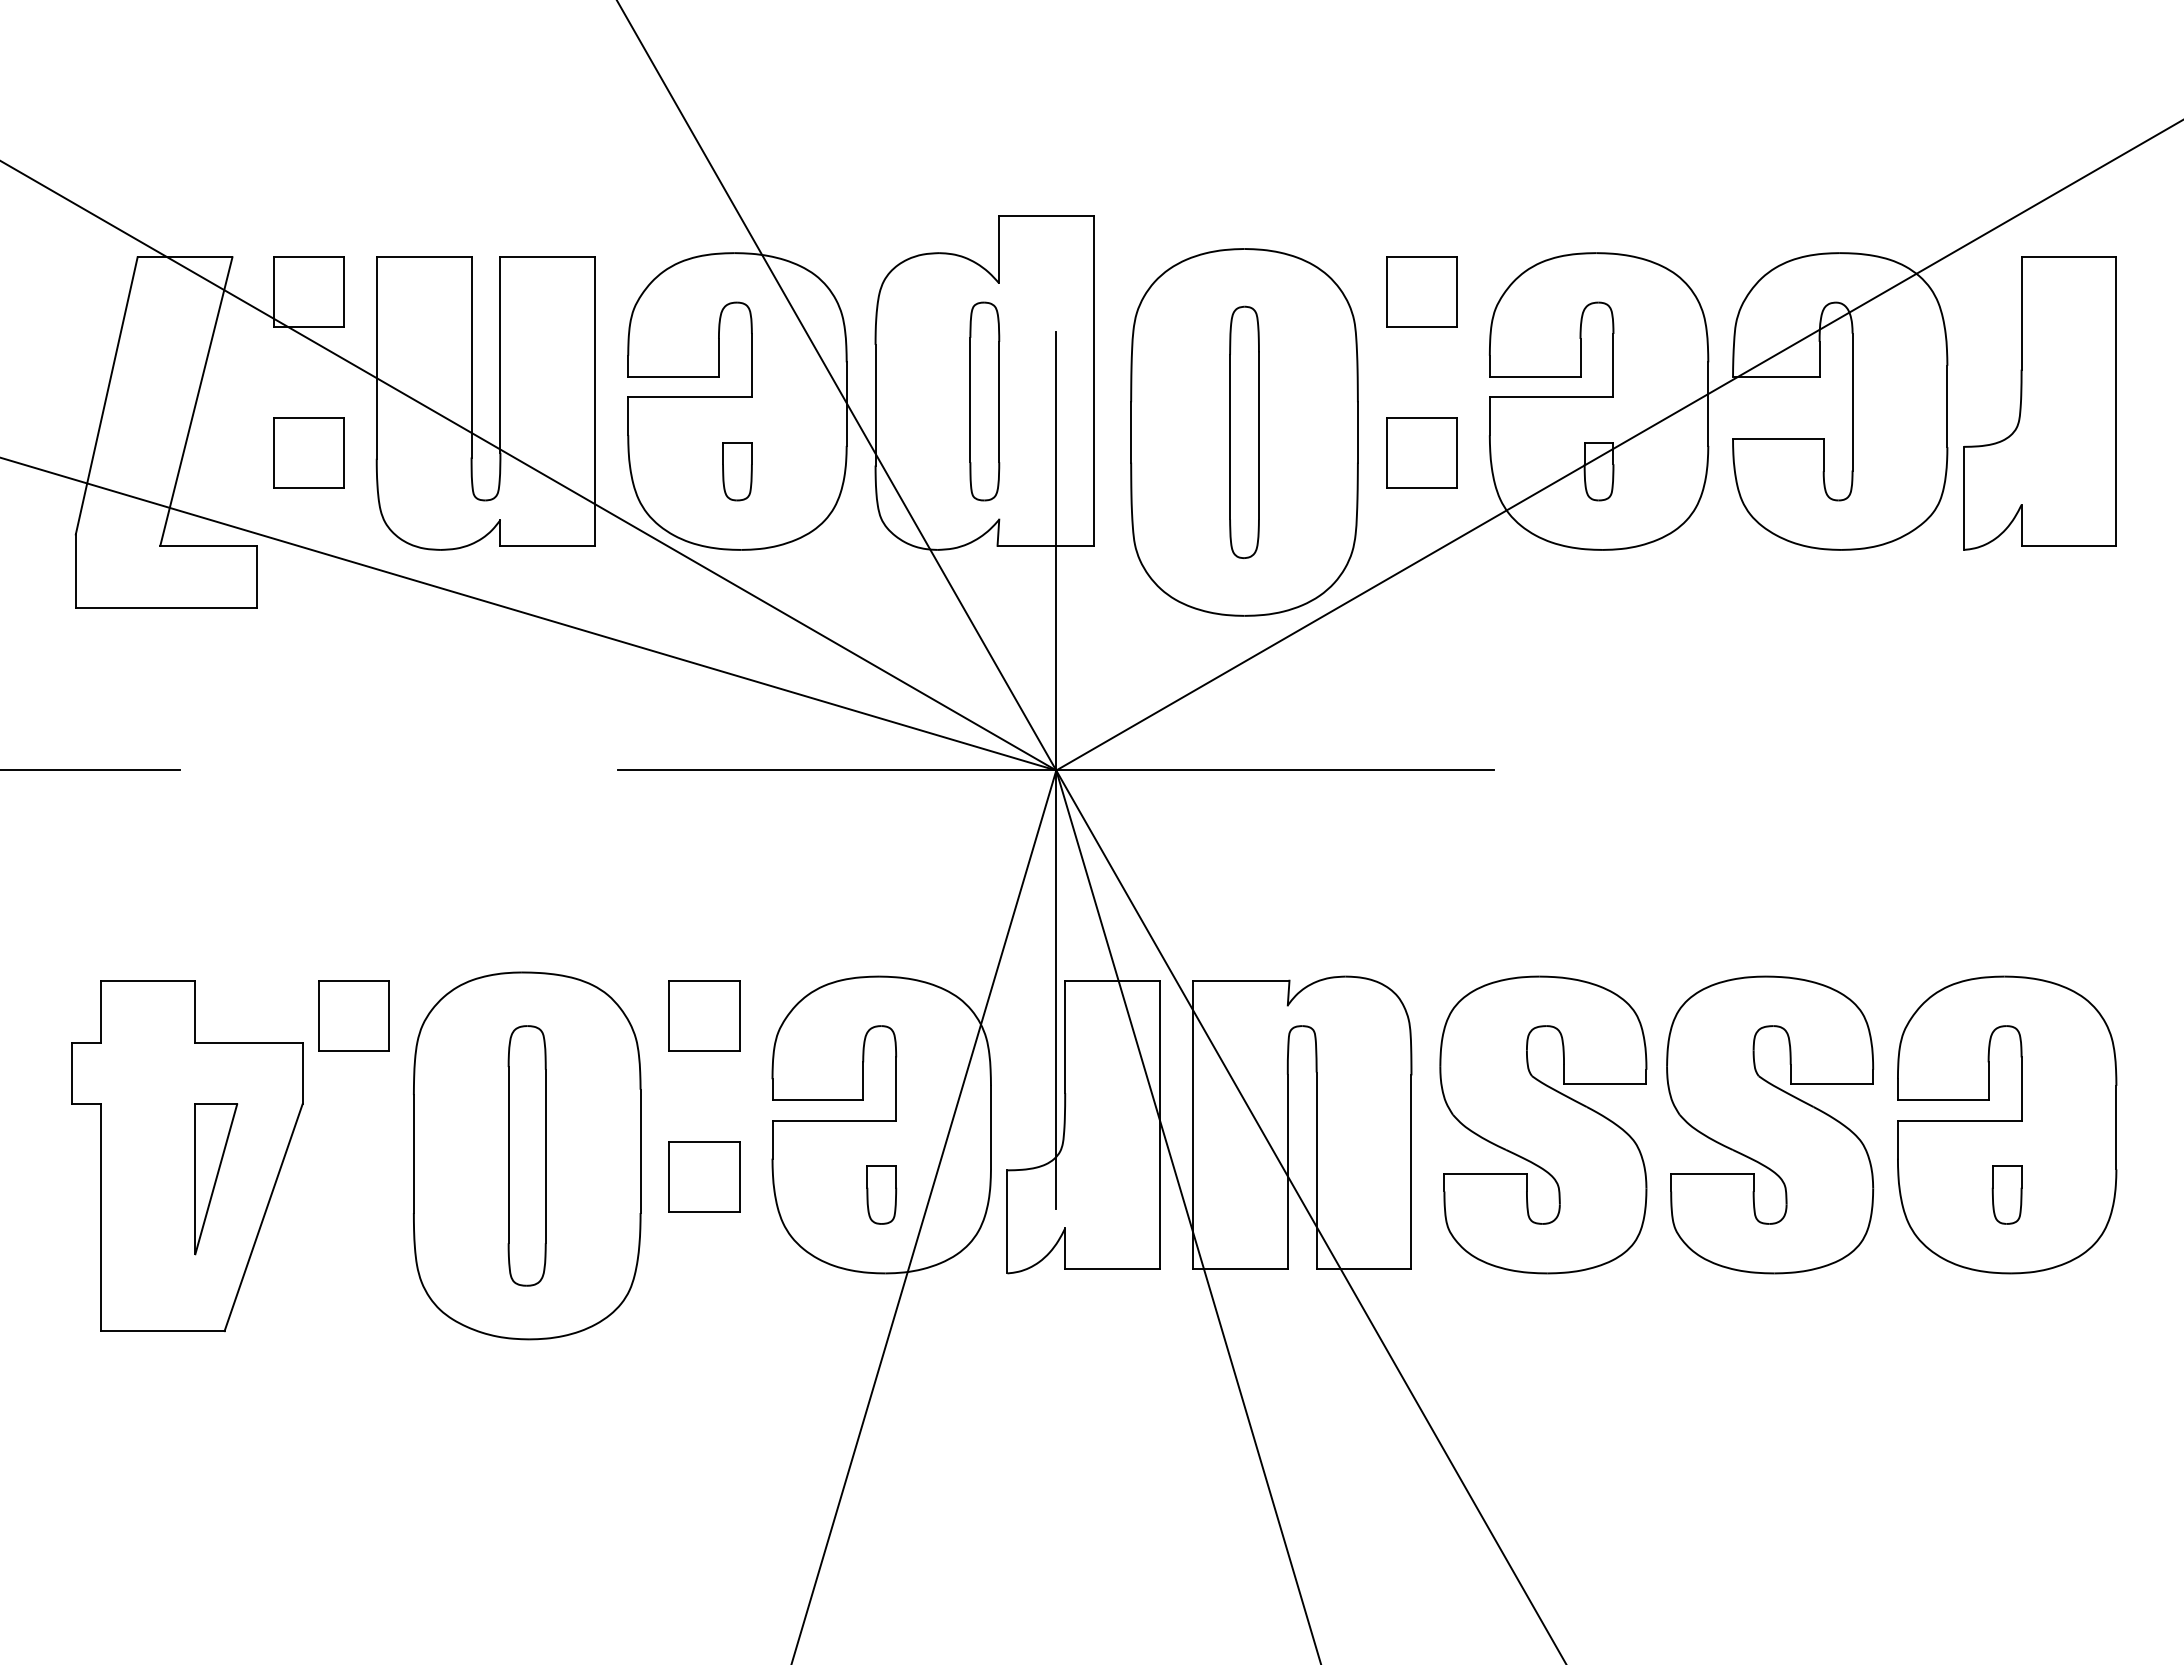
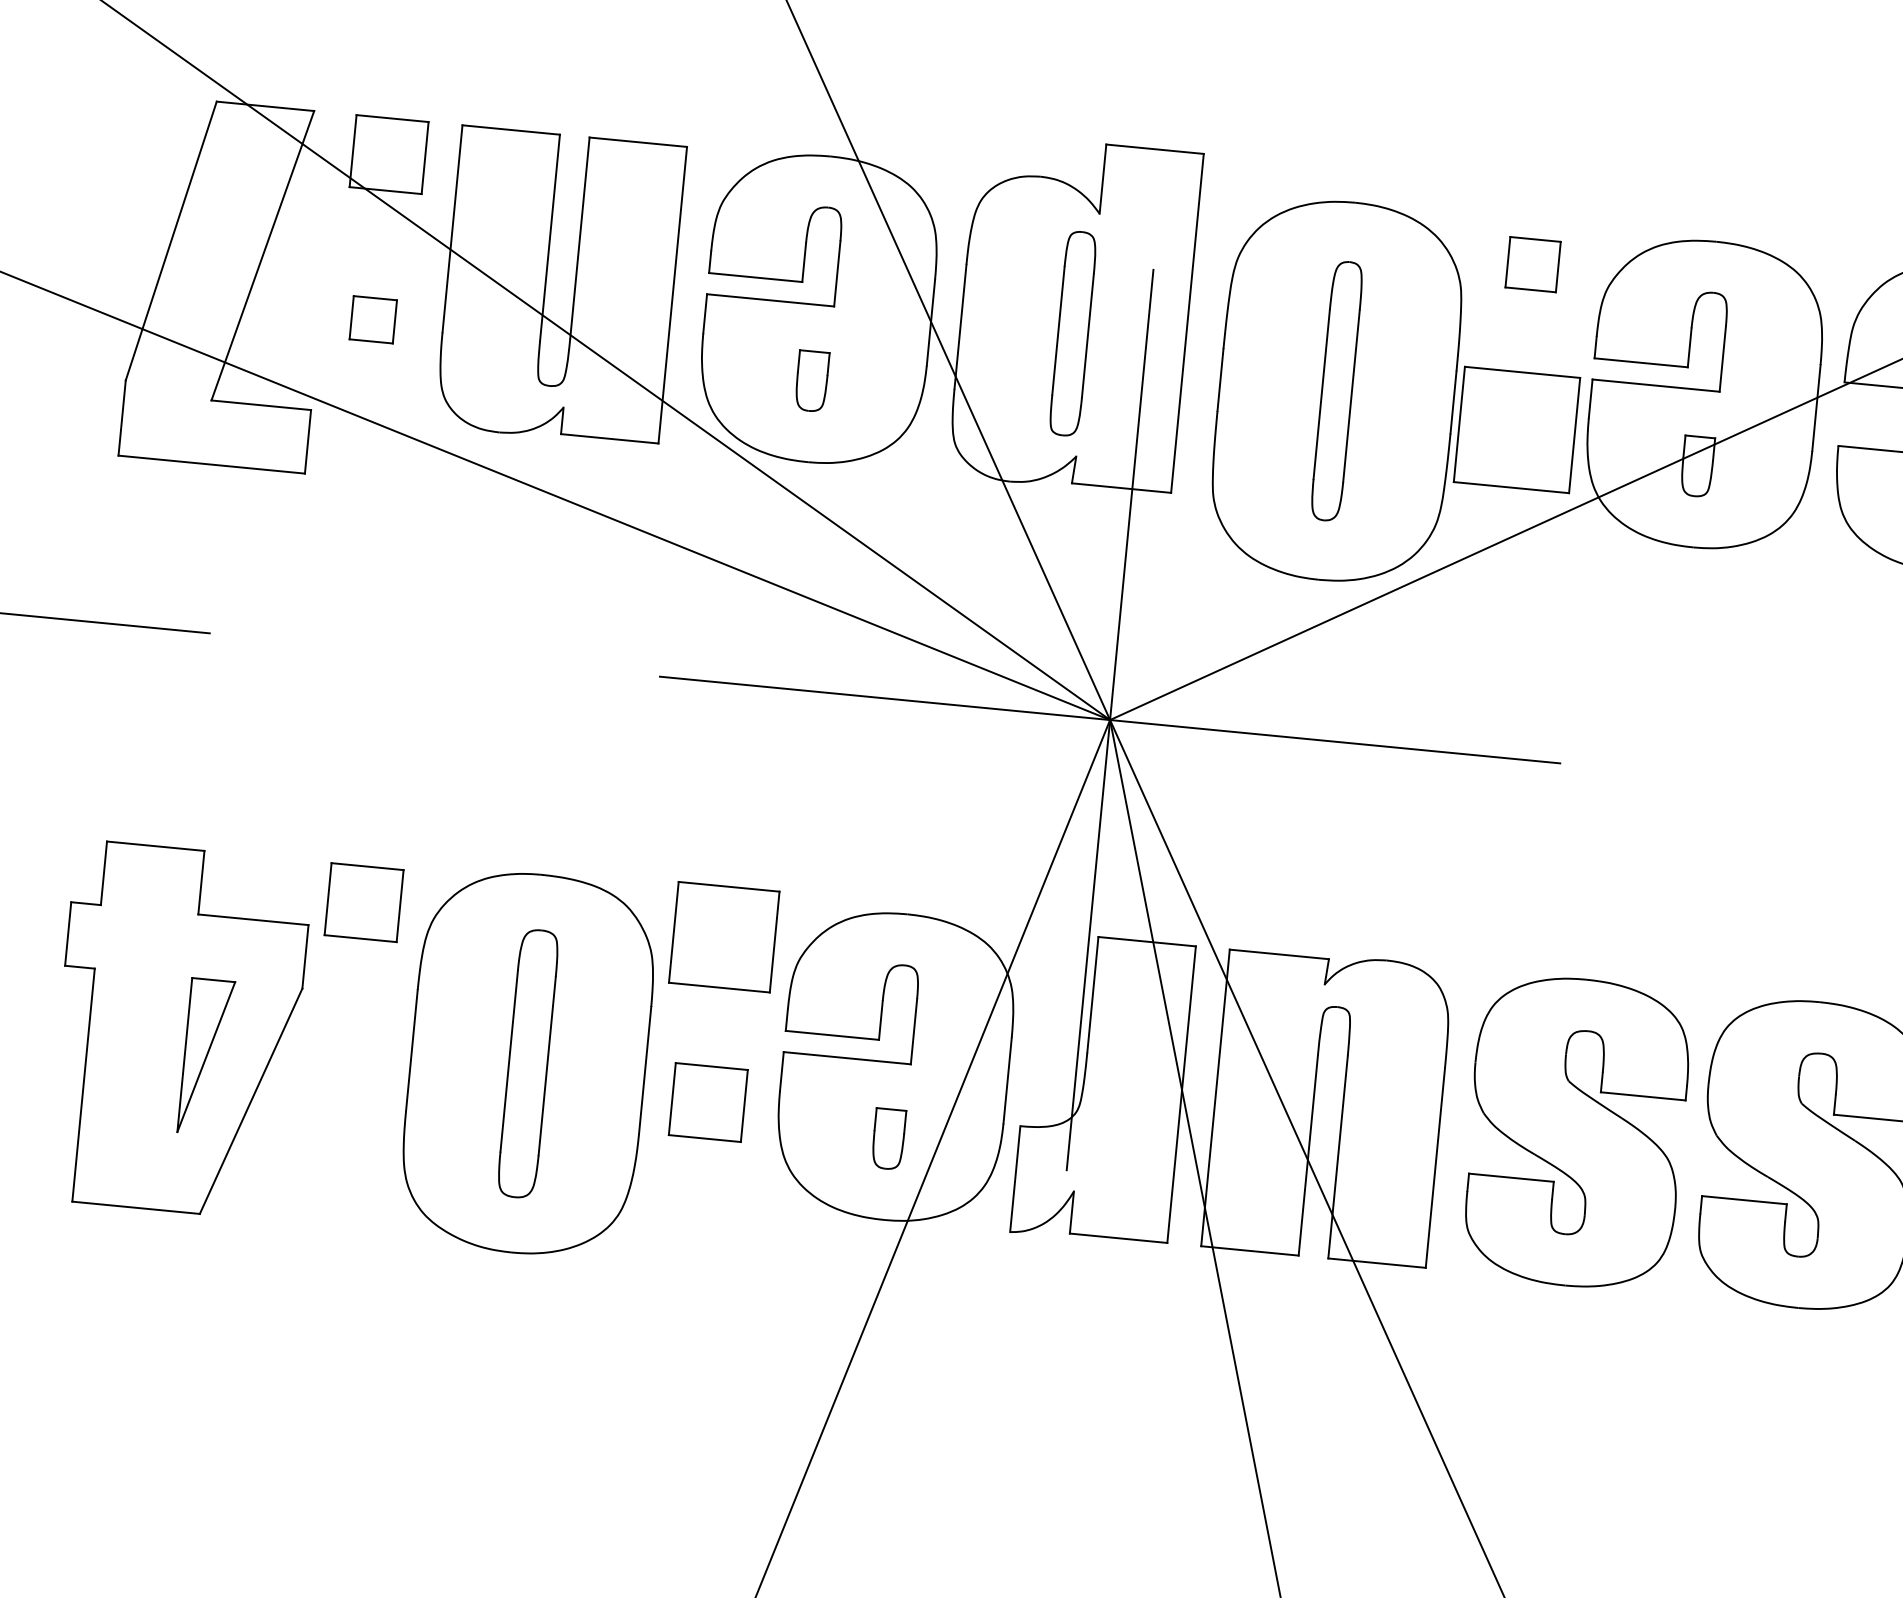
part: (1421, 291) -> (1532, 263), size x0.7
part: (308, 452) -> (373, 319), size x0.6
part: (1421, 452) -> (1516, 429), size x1.6
part: (704, 1015) -> (724, 937), size x1.4

